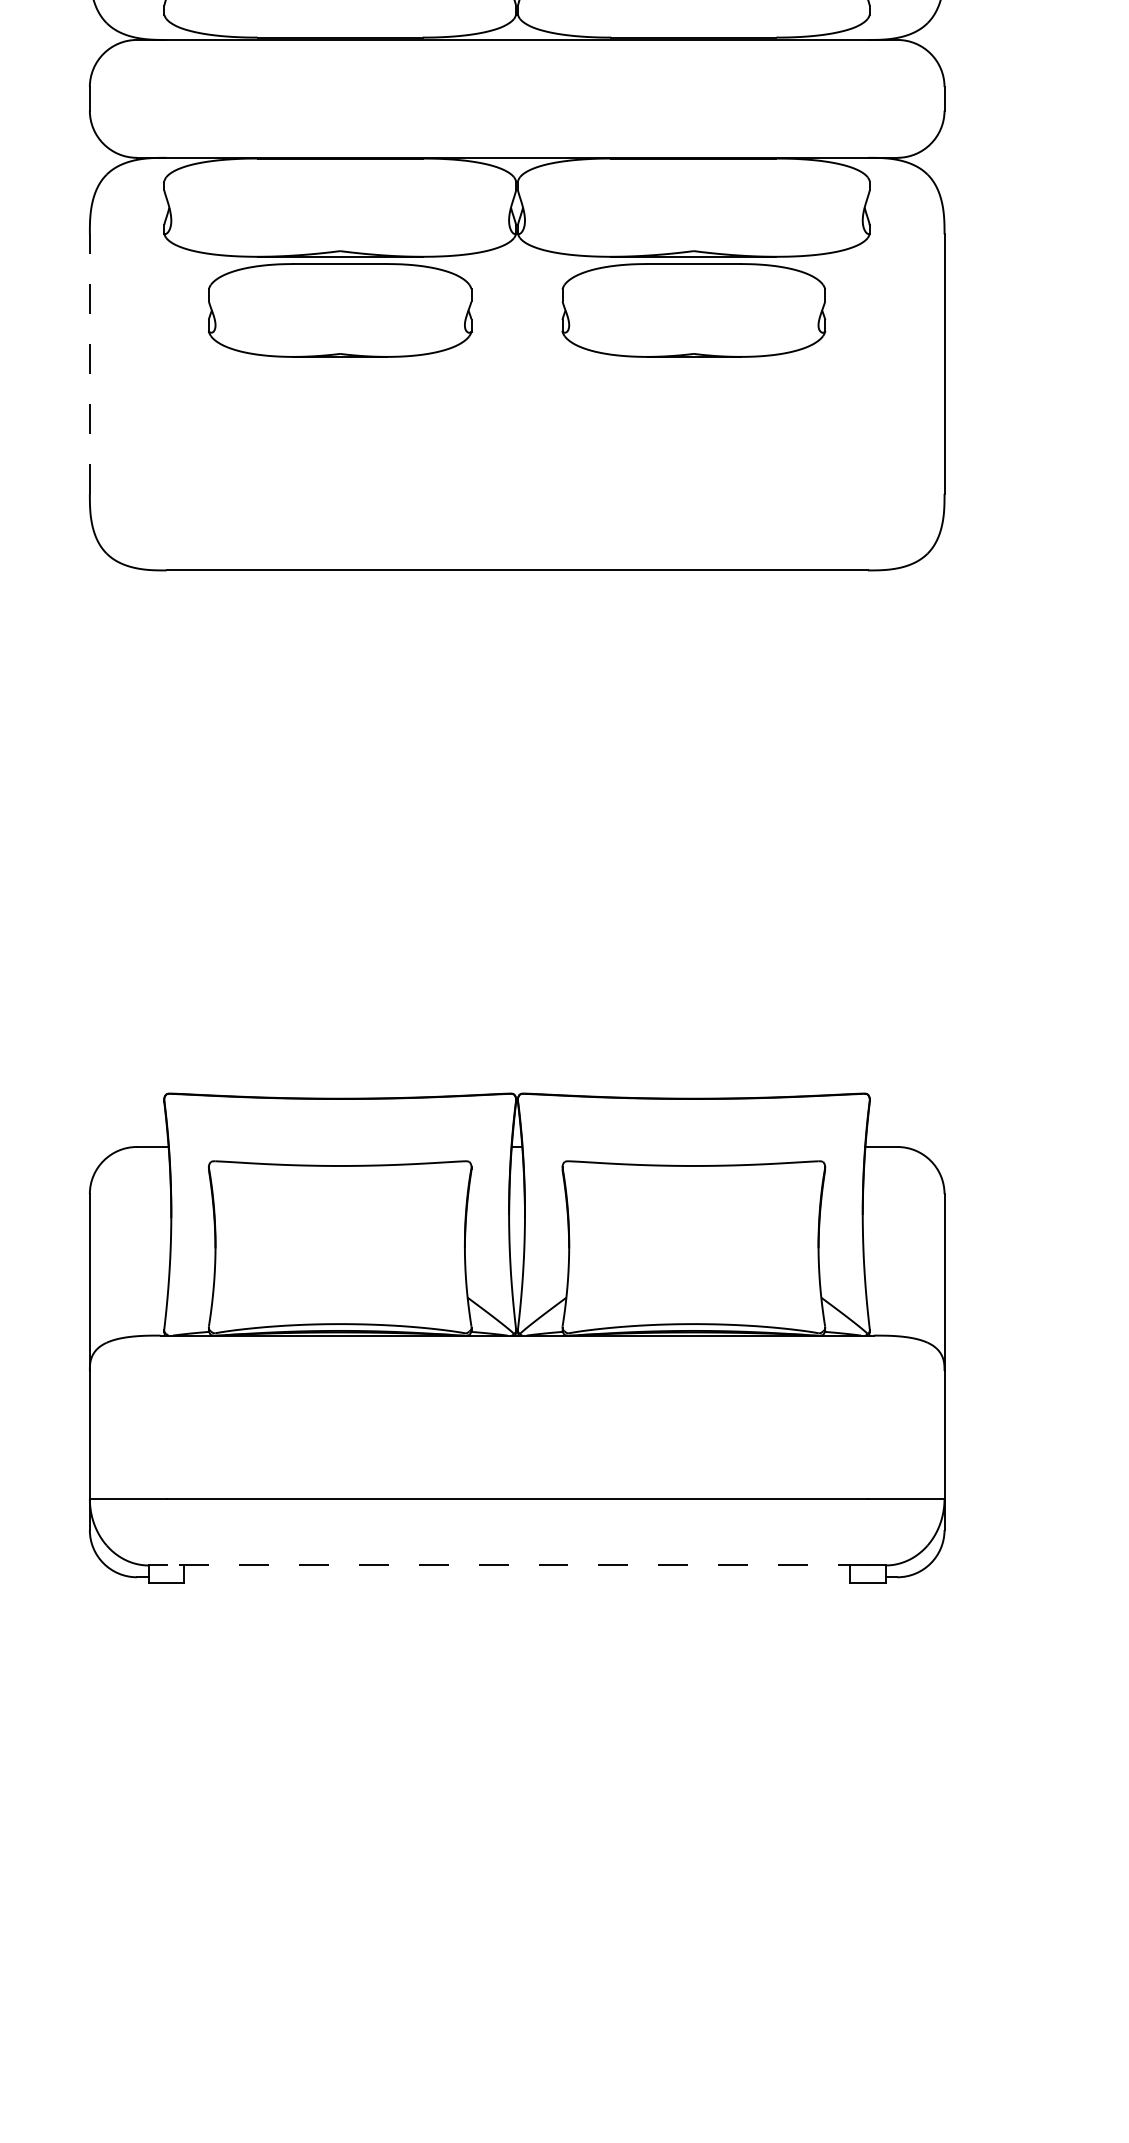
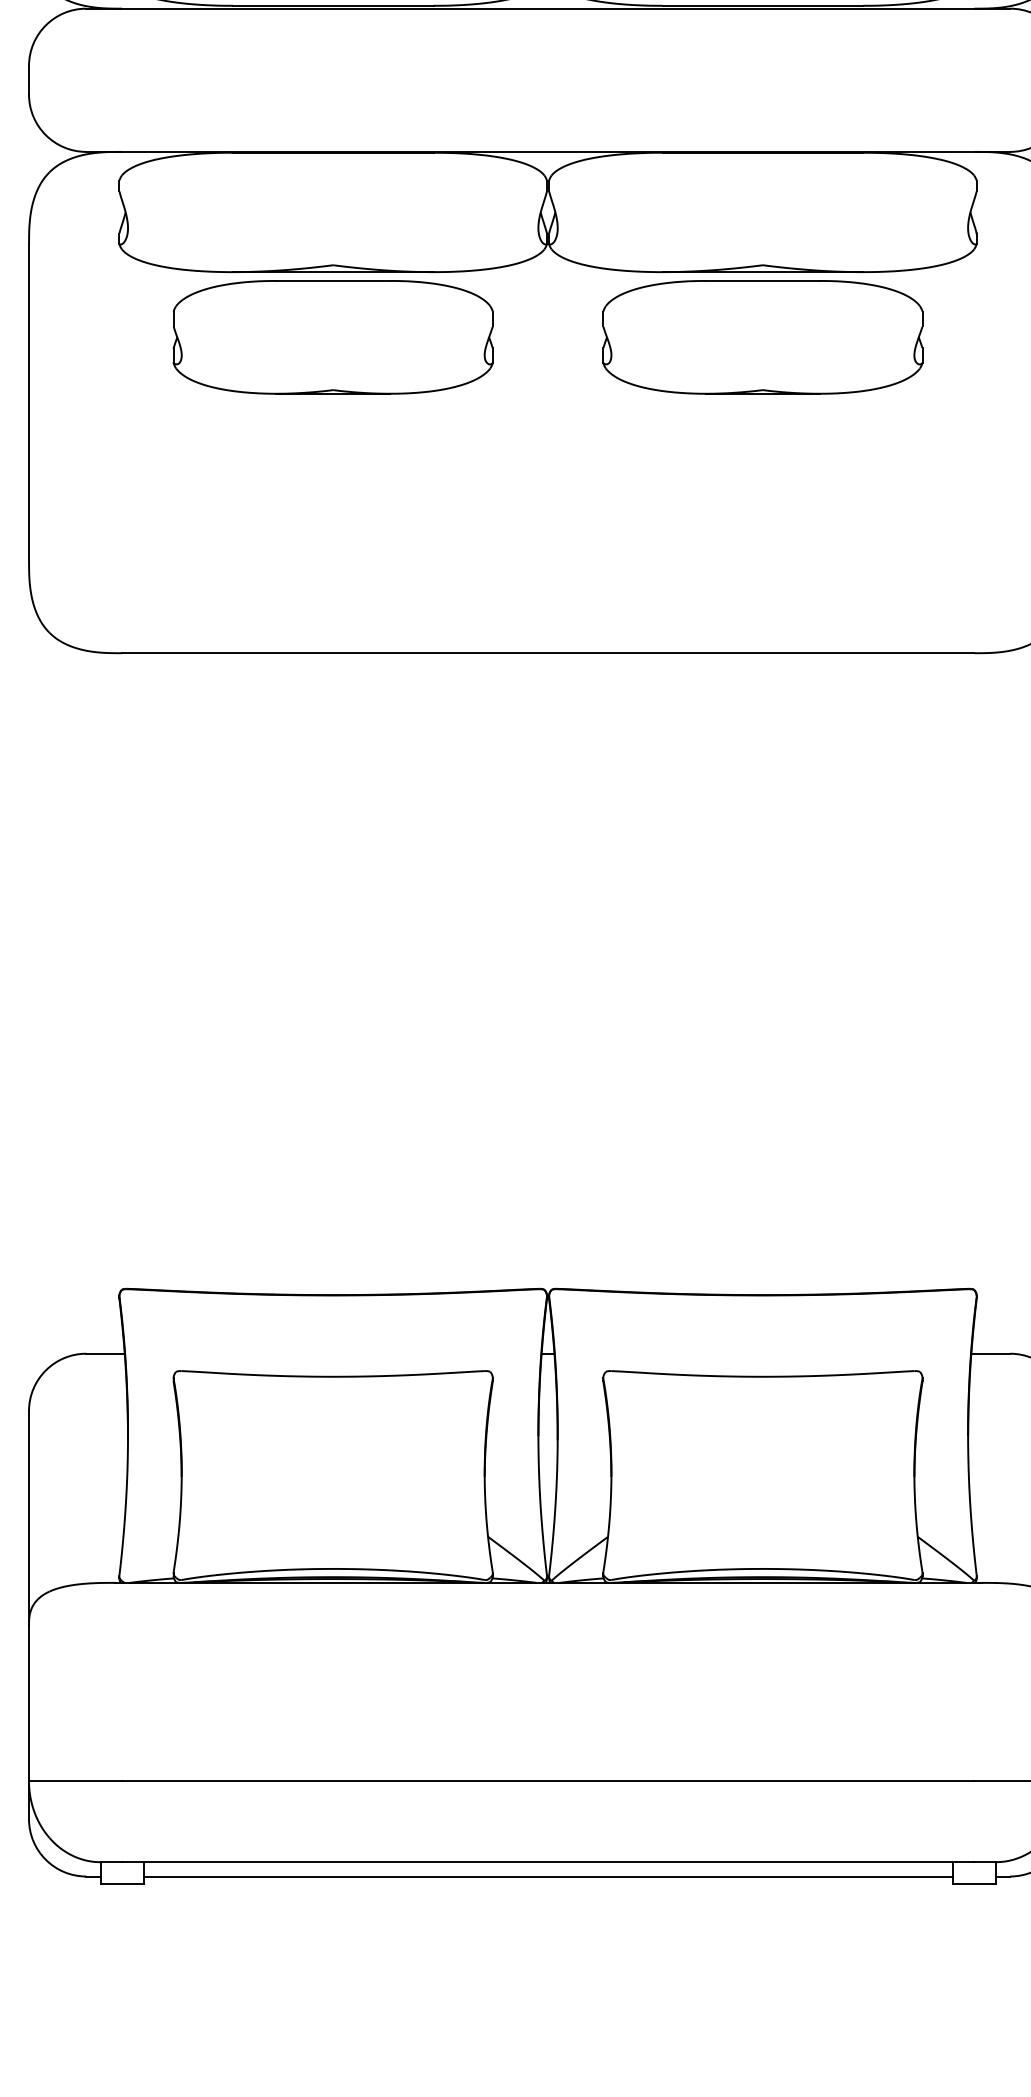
line: (89, 364) -> (28, 402), dashed -> solid
line: (517, 1565) -> (548, 1862), dashed -> solid
line: (517, 1577) -> (548, 1876), added

